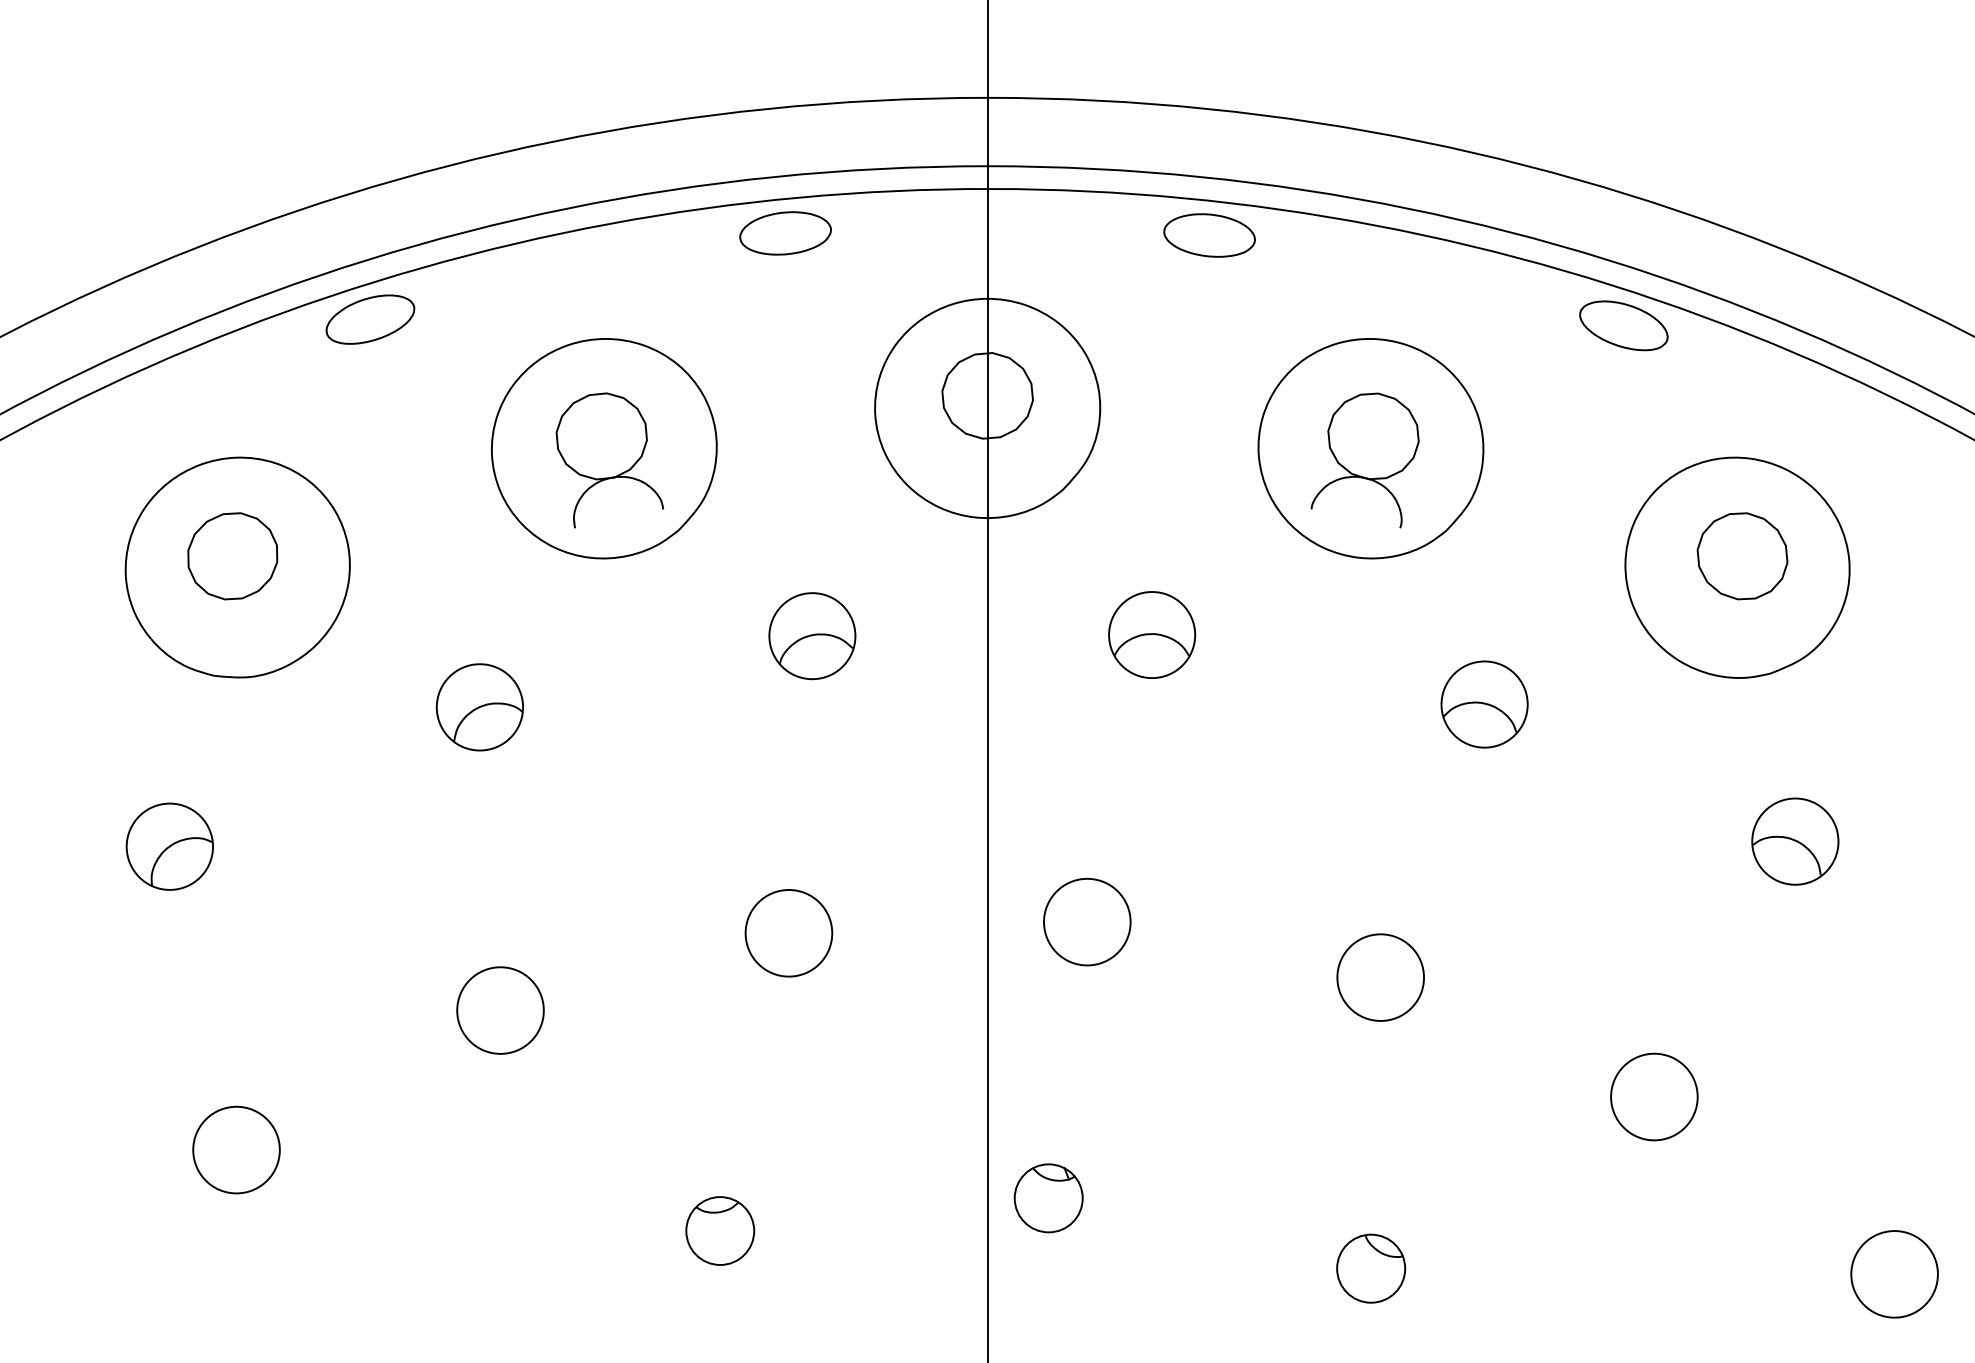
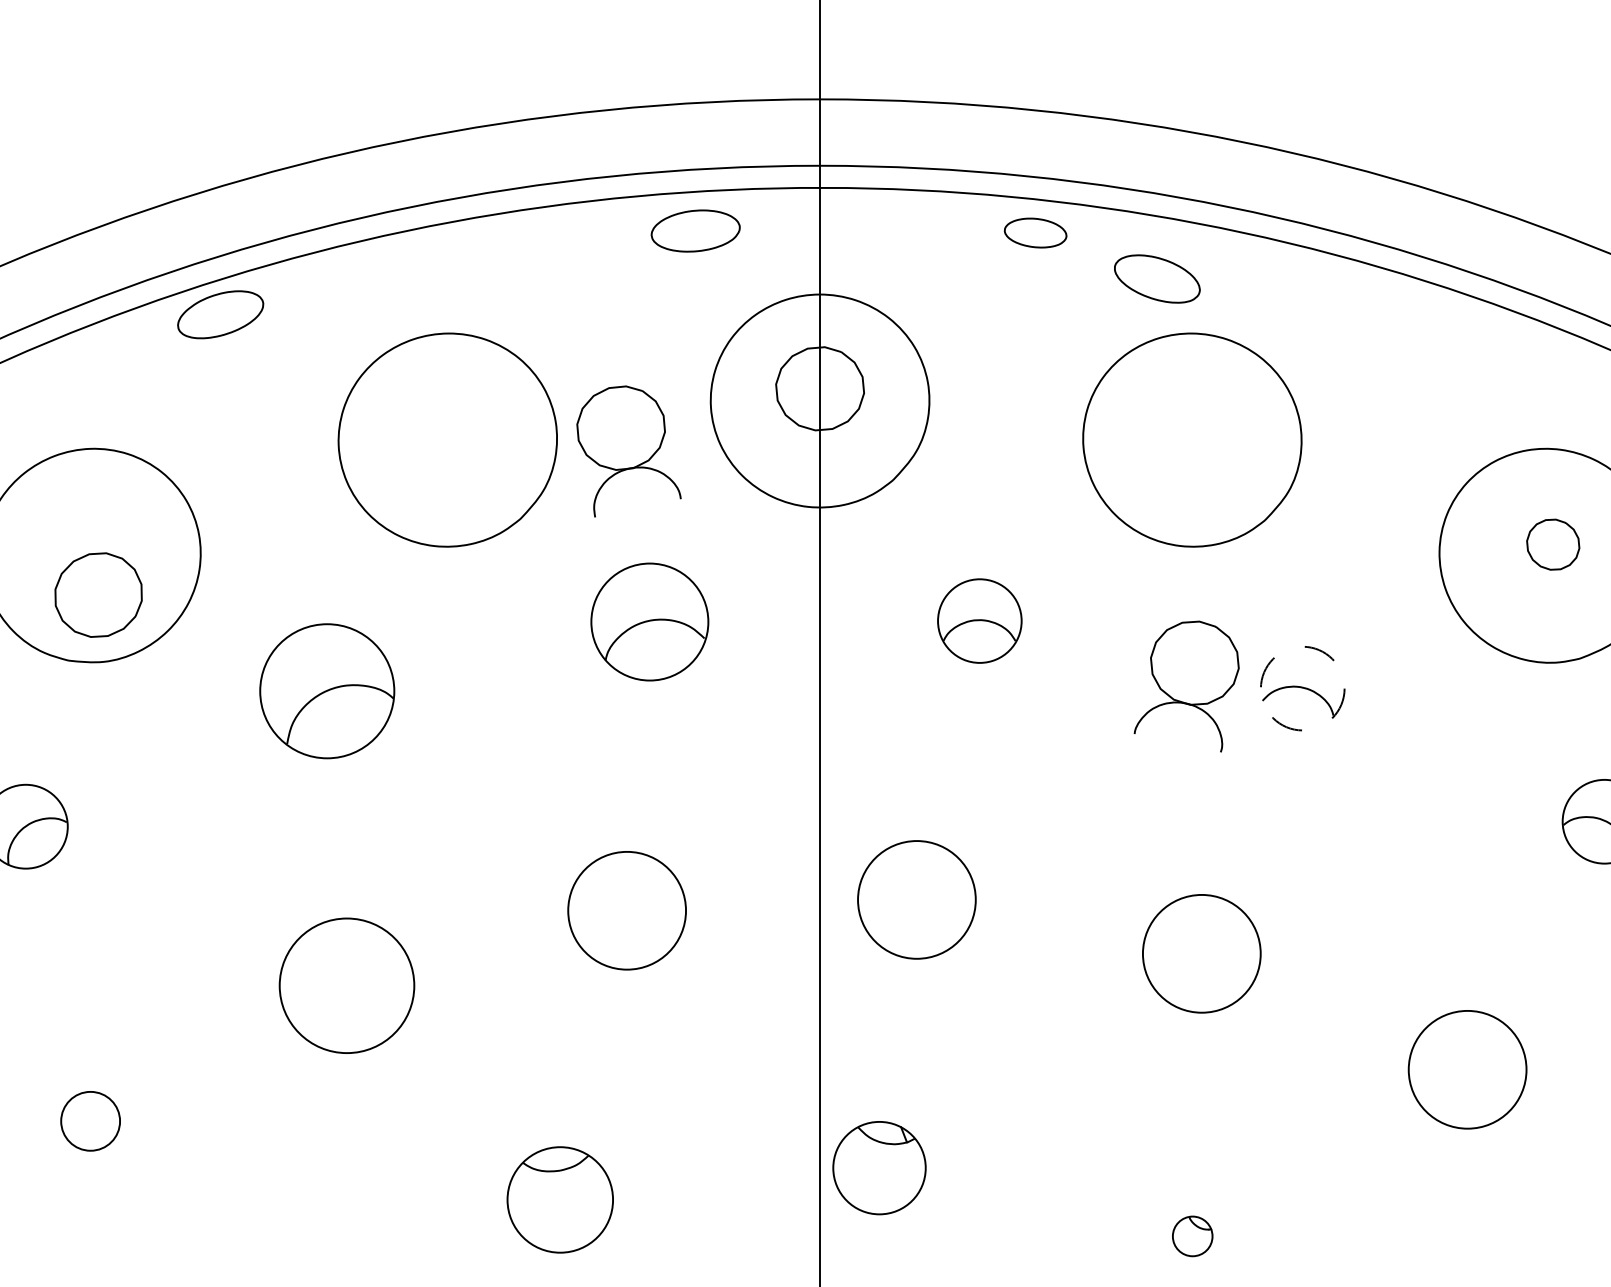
part: (785, 233) -> (695, 231), moved
part: (1209, 235) -> (1035, 233), size x0.7
part: (1623, 325) -> (1156, 278), moved
part: (609, 460) -> (628, 451), moved
part: (1364, 460) -> (1186, 686), moved
part: (232, 556) -> (98, 595), moved
part: (1742, 556) -> (1553, 544), size x0.6
part: (812, 636) -> (650, 622), size x1.4
circle: (1484, 704) -> (1302, 688), solid -> dashed
part: (479, 707) -> (326, 691), size x1.6
circle: (1087, 921) -> (917, 899), size x1.4
circle: (788, 932) -> (626, 909), size x1.4
circle: (1380, 977) -> (1201, 953), size x1.4
circle: (500, 1010) -> (346, 985), size x1.6
circle: (1654, 1096) -> (1467, 1069), size x1.4
circle: (236, 1149) -> (90, 1120), size x0.7
part: (1048, 1198) -> (879, 1168), size x1.4
part: (720, 1230) -> (560, 1199), size x1.6
part: (1371, 1268) -> (1192, 1236), size x0.6

